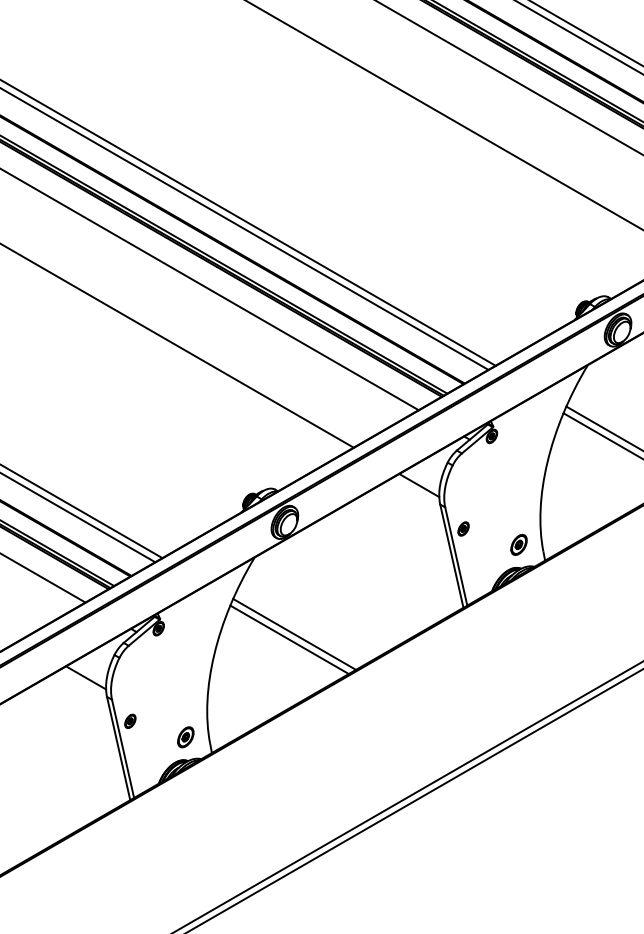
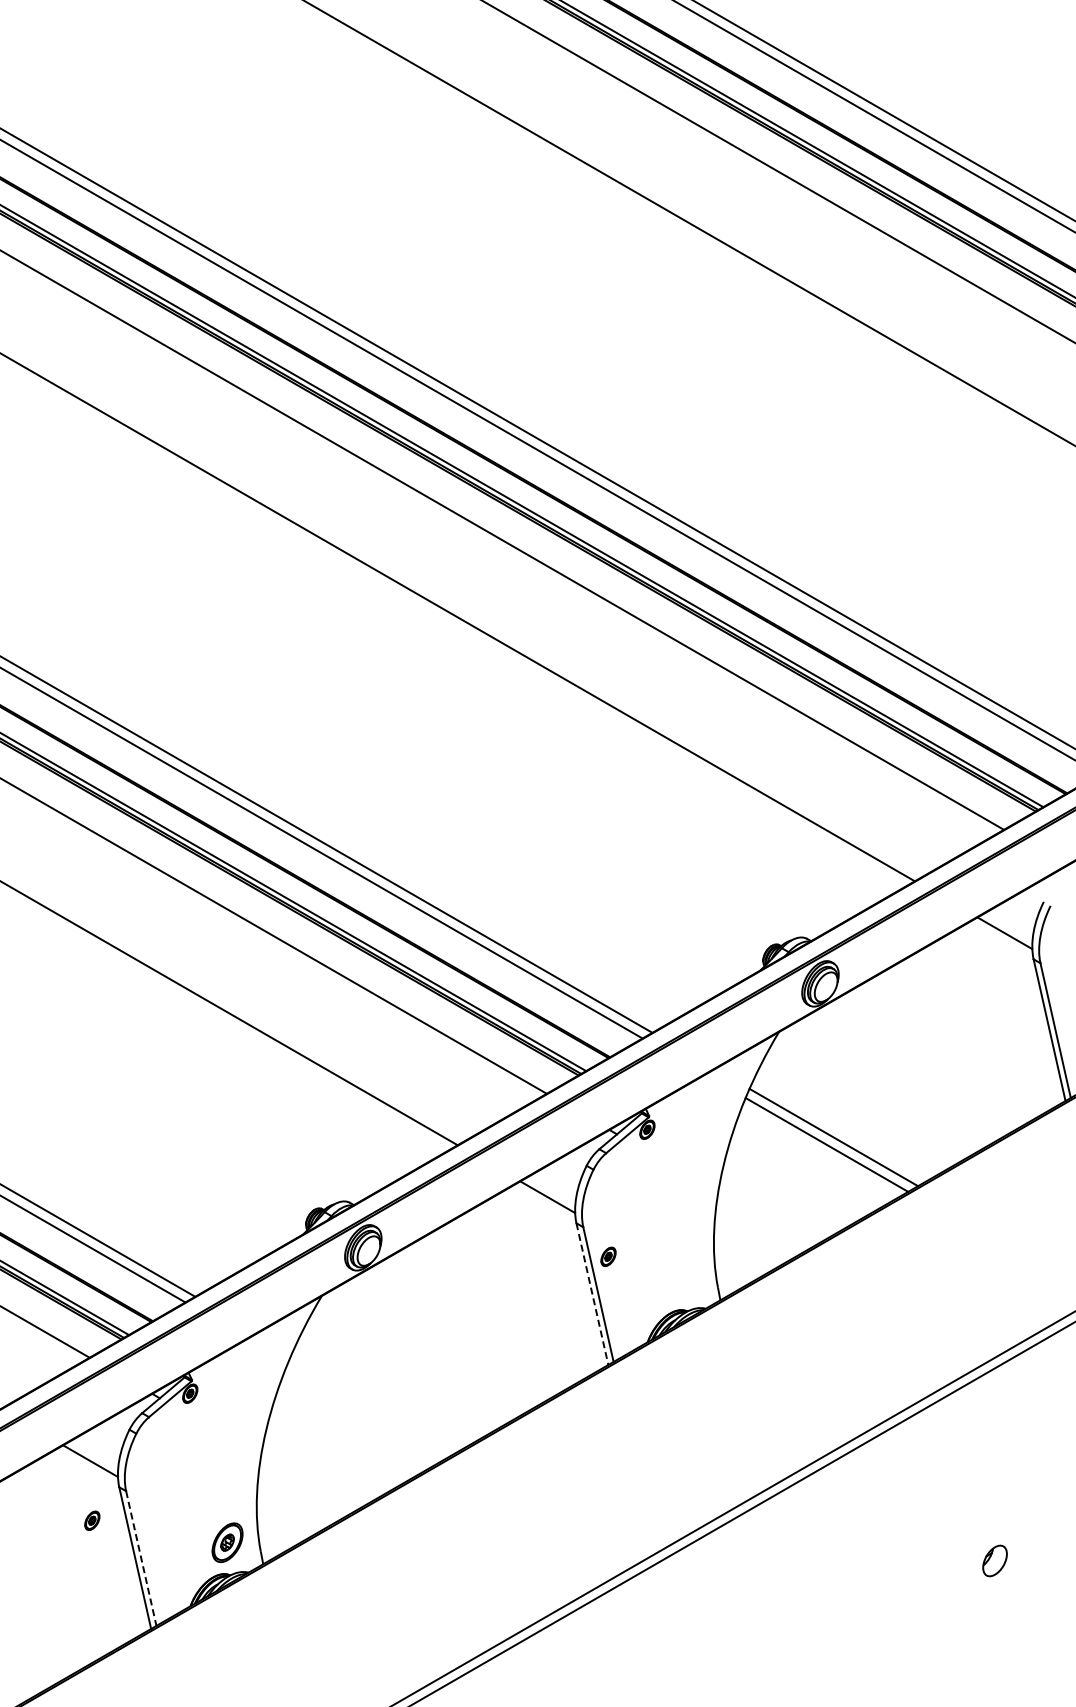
part: (518, 544) -> (684, 1278), removed
line: (451, 556) -> (592, 1294), solid -> dashed
line: (294, 634) -> (376, 1401), removed
line: (289, 639) -> (369, 1408), removed
part: (130, 721) -> (92, 1520), moved
part: (185, 737) -> (226, 1542), size x1.4
line: (123, 749) -> (141, 1559), solid -> dashed

